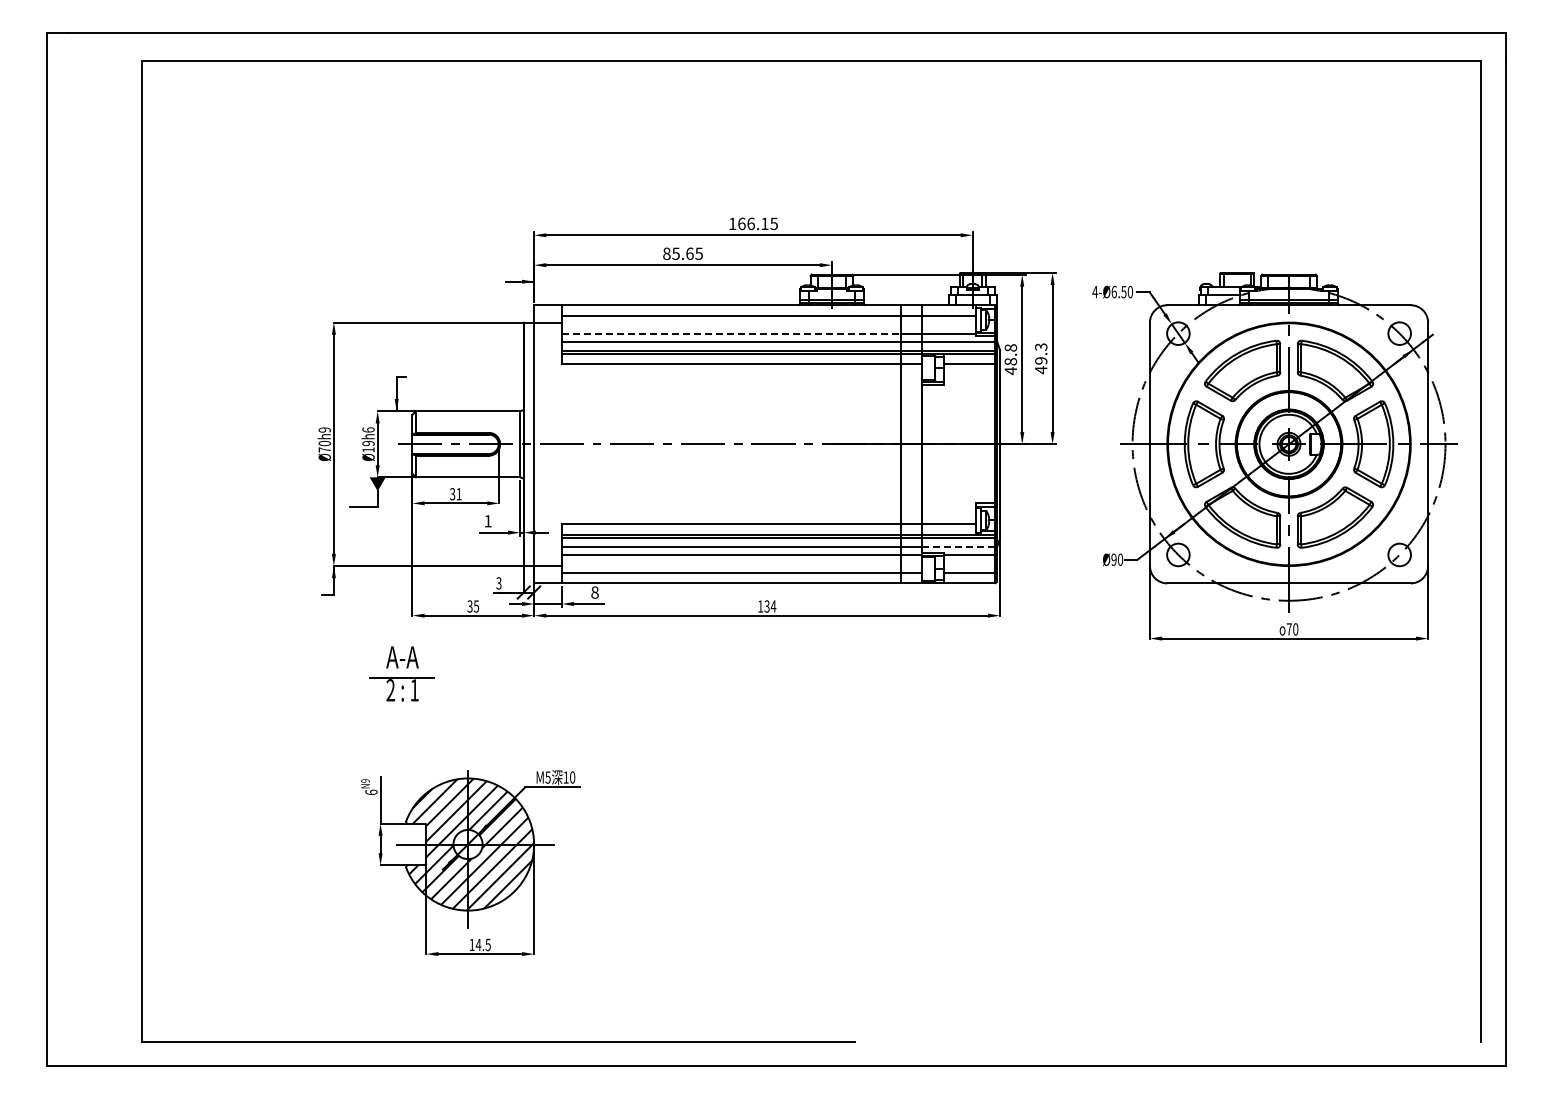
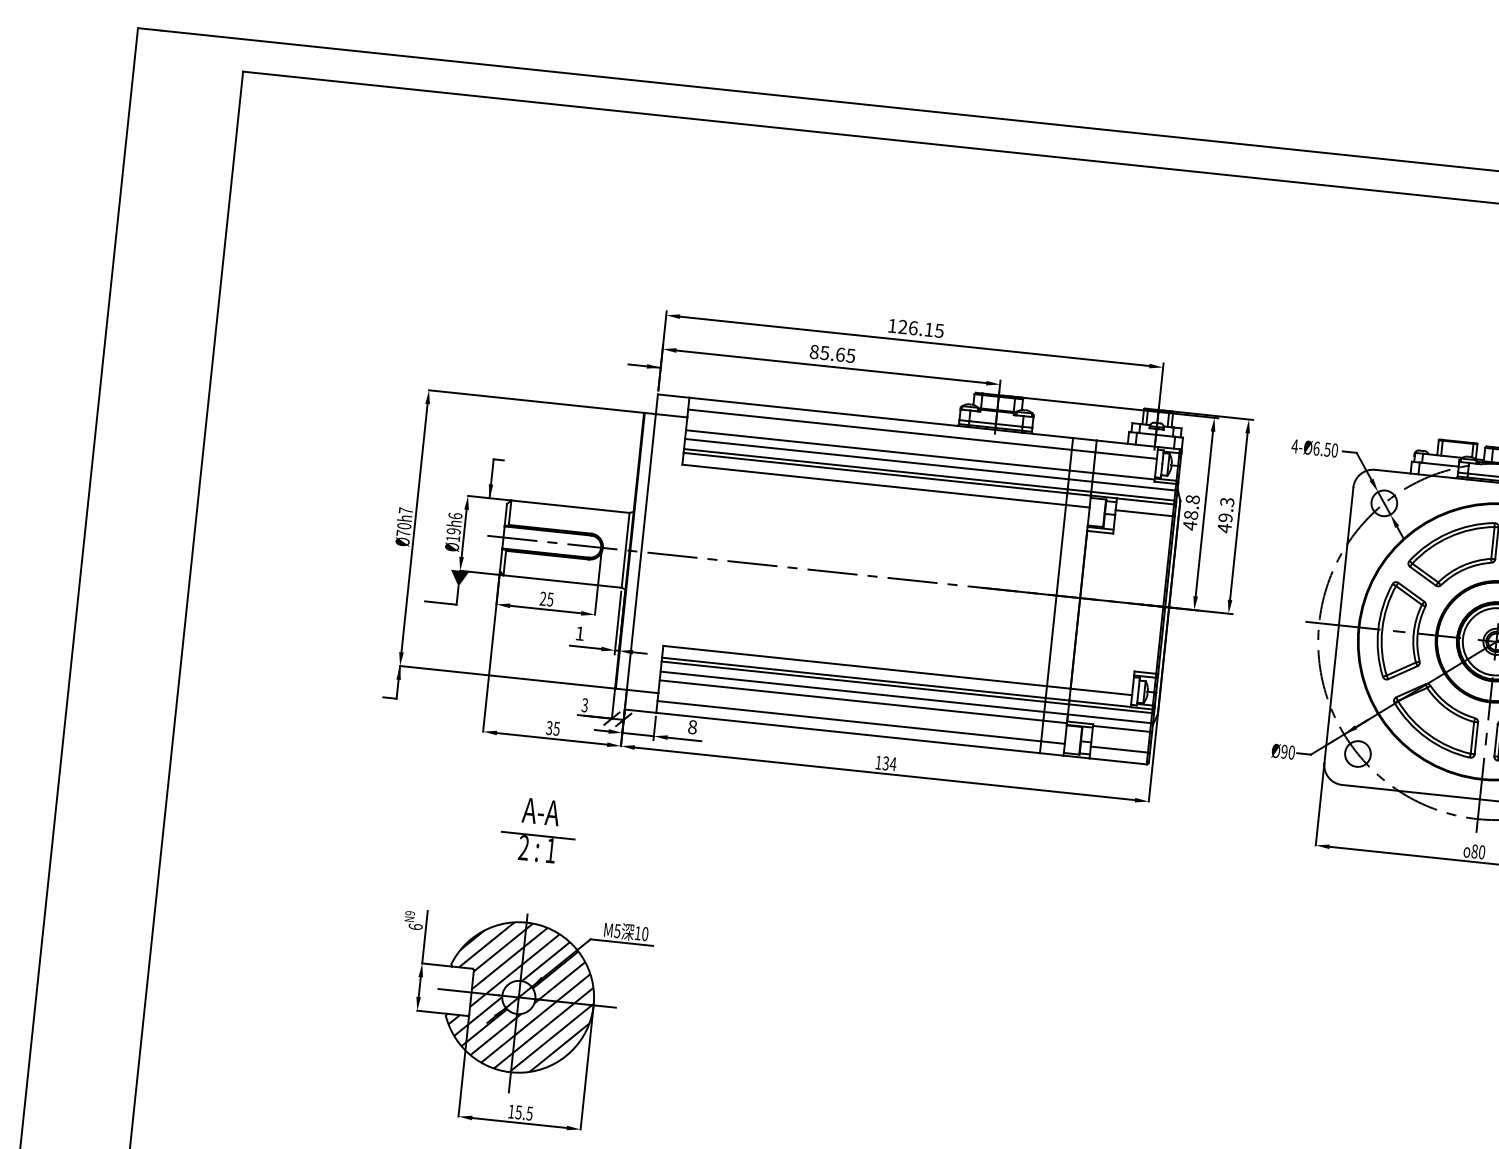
text: (741, 223) -> (902, 326), 166.15 -> 126.15
line: (731, 333) -> (878, 449), dashed -> solid
text: (324, 429) -> (405, 510), 70h9 -> 70h7
text: (455, 494) -> (546, 599), 31 -> 25
line: (958, 547) -> (1109, 719), dashed -> solid
text: (1288, 629) -> (1473, 851), 70 -> 80
part: (401, 673) -> (538, 829), moved
text: (478, 944) -> (518, 1111), 14.5 -> 15.5

